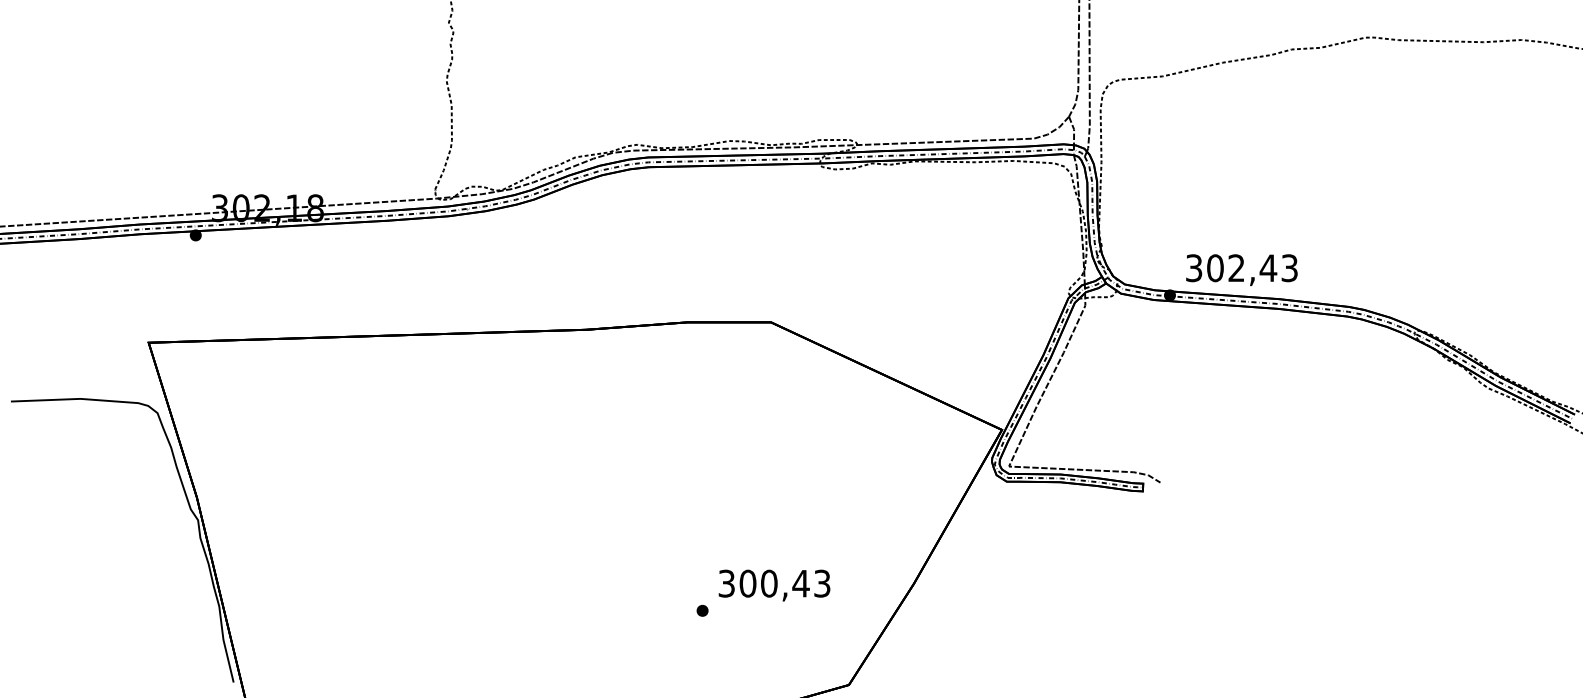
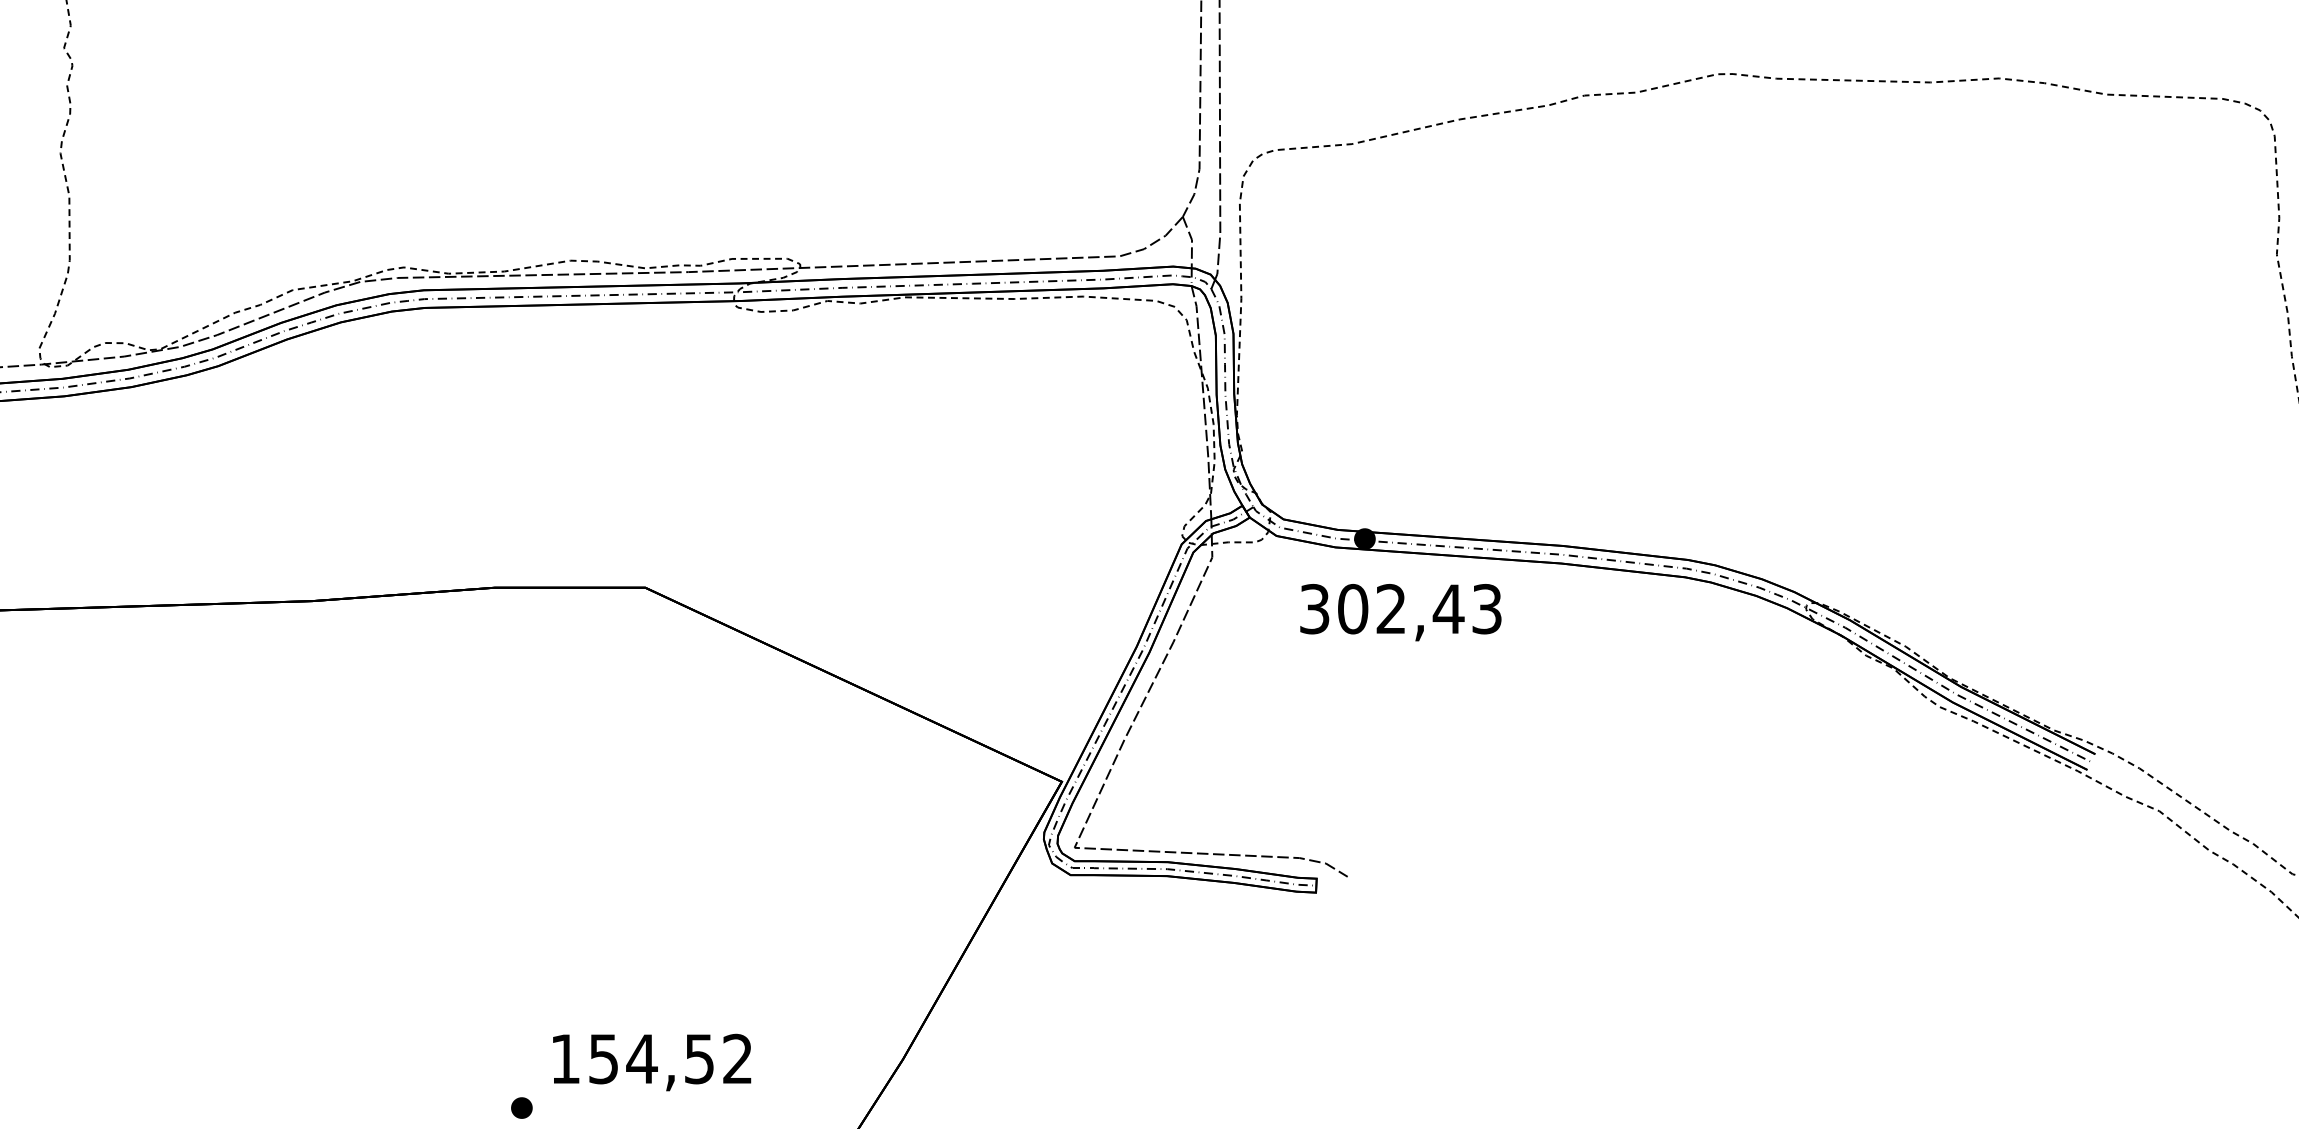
text: (1241, 269) -> (1400, 611), moved
text: (774, 583) -> (651, 1058), 300,43 -> 154,52

